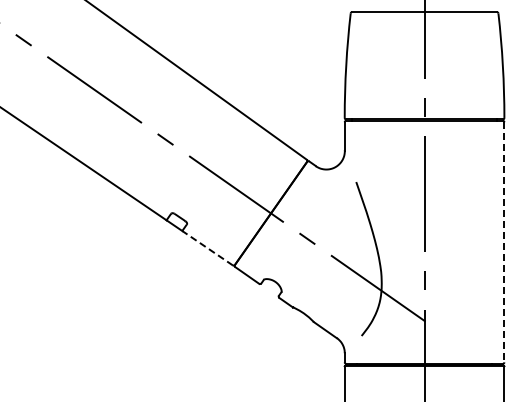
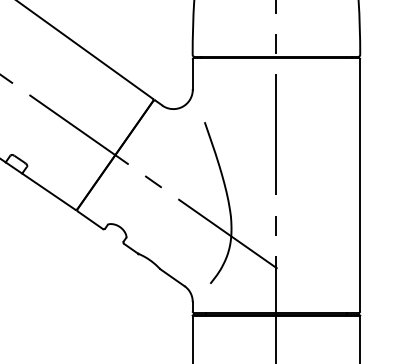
line: (504, 242) -> (360, 185), dashed -> solid
line: (207, 248) -> (48, 191), dashed -> solid

